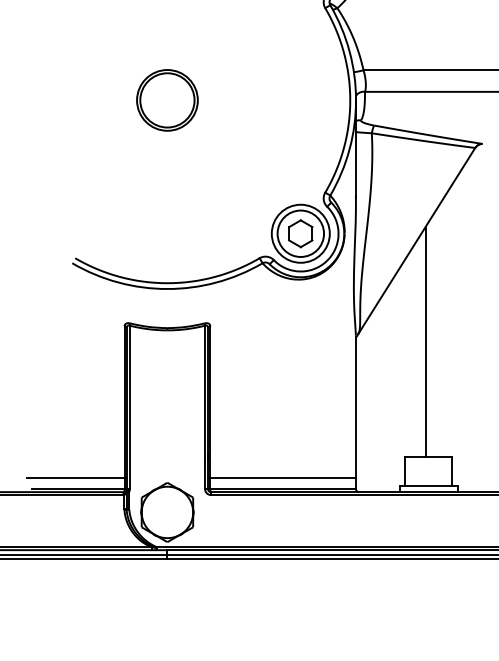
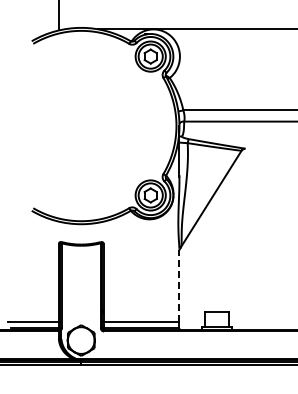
part: (165, 99) -> (80, 125), removed
line: (425, 341) -> (215, 251), removed
line: (356, 406) -> (179, 285), solid -> dashed

